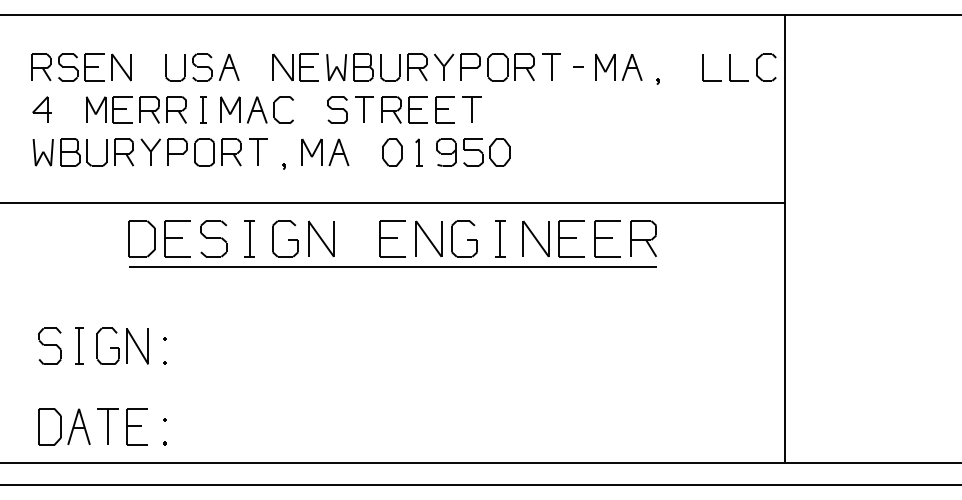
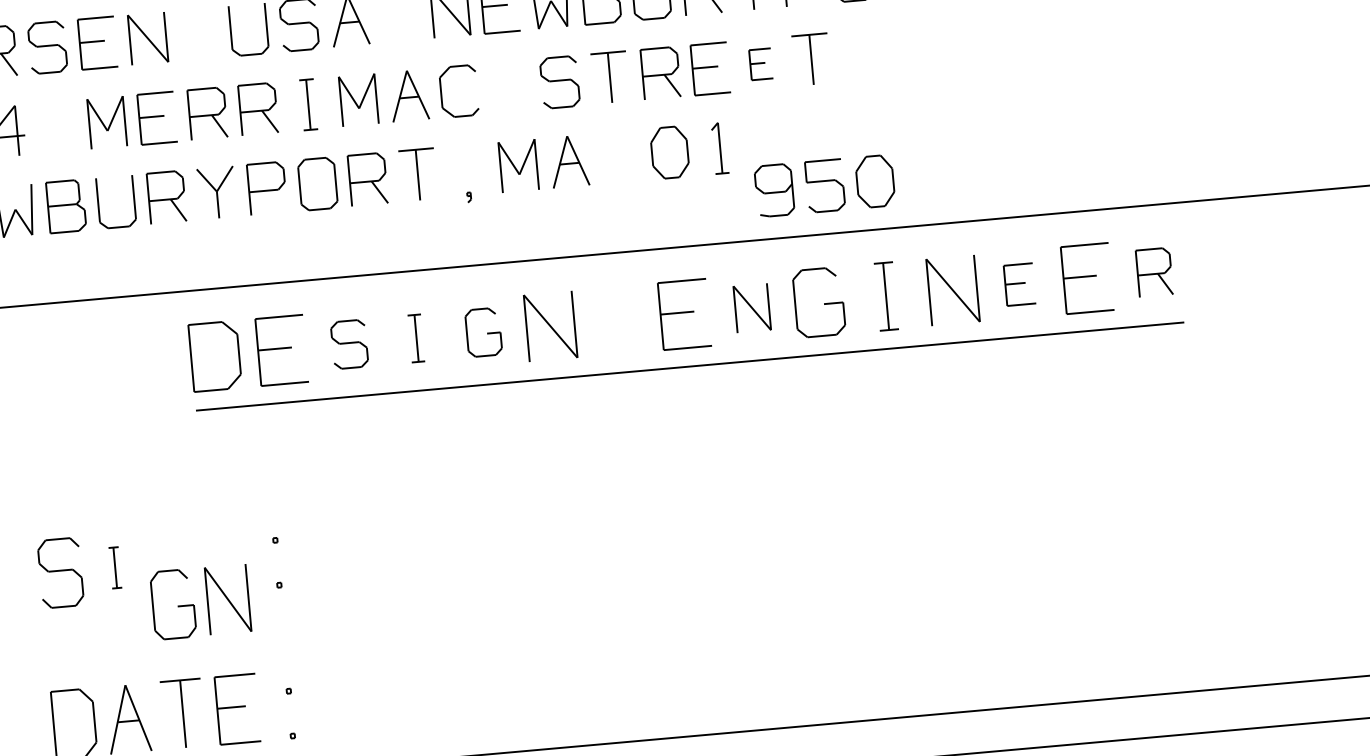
part: (444, 109) -> (759, 63), size x0.6
part: (473, 152) -> (825, 185), moved
part: (213, 238) -> (348, 343), size x0.7
part: (249, 238) -> (416, 337), size x0.7
part: (285, 238) -> (483, 331), size x0.7
part: (428, 238) -> (751, 307), size x0.7
part: (571, 238) -> (1019, 283), size x0.6
part: (643, 238) -> (1154, 271), size x0.7
part: (79, 345) -> (115, 566), size x0.6
part: (122, 345) -> (199, 600), moved

